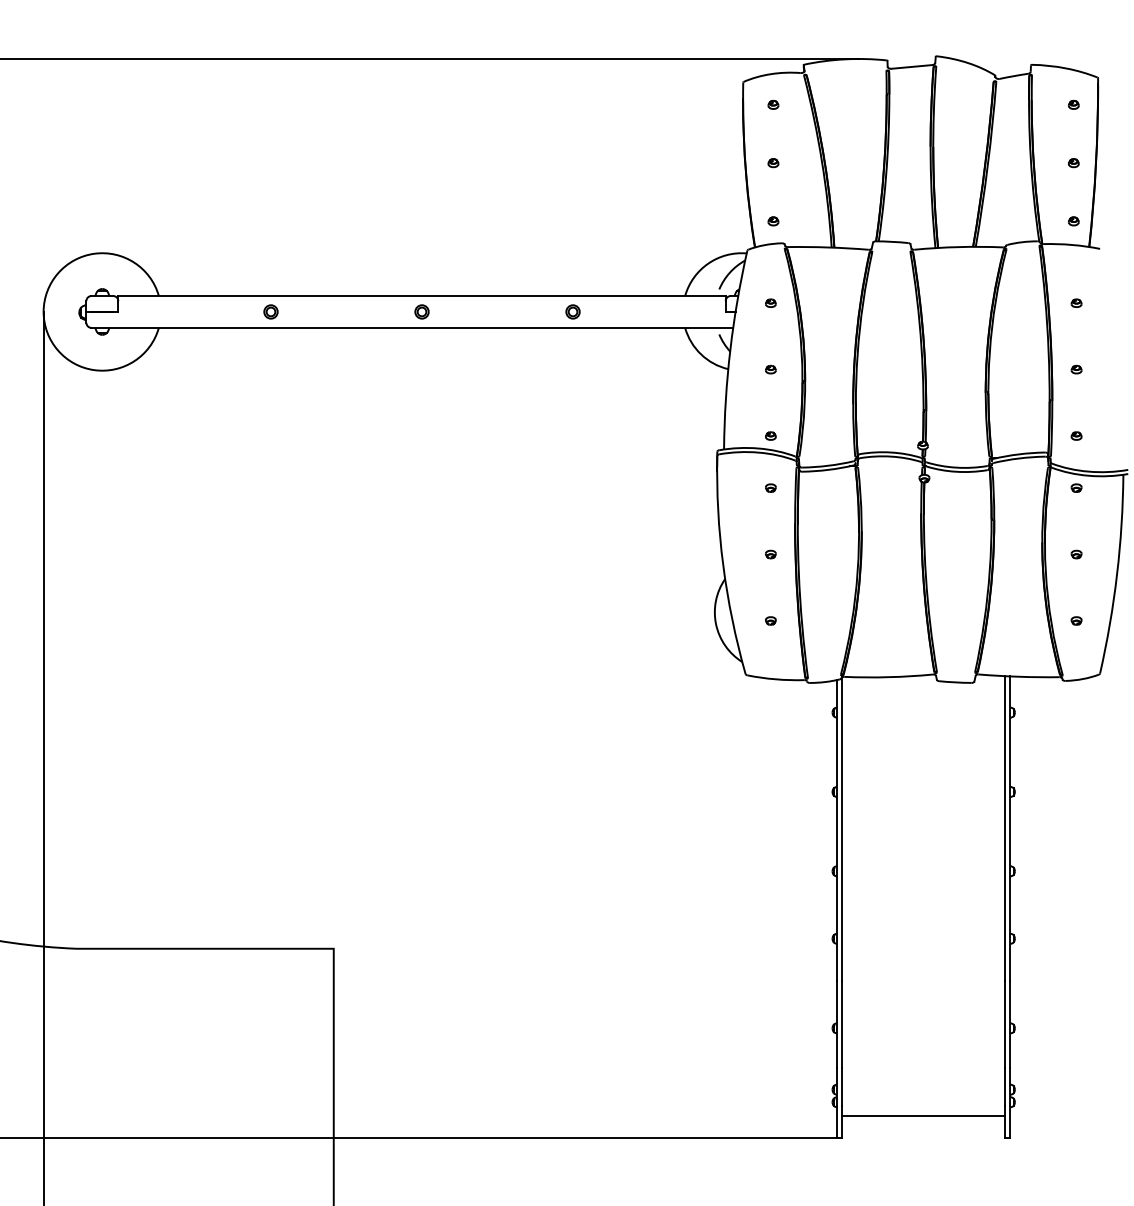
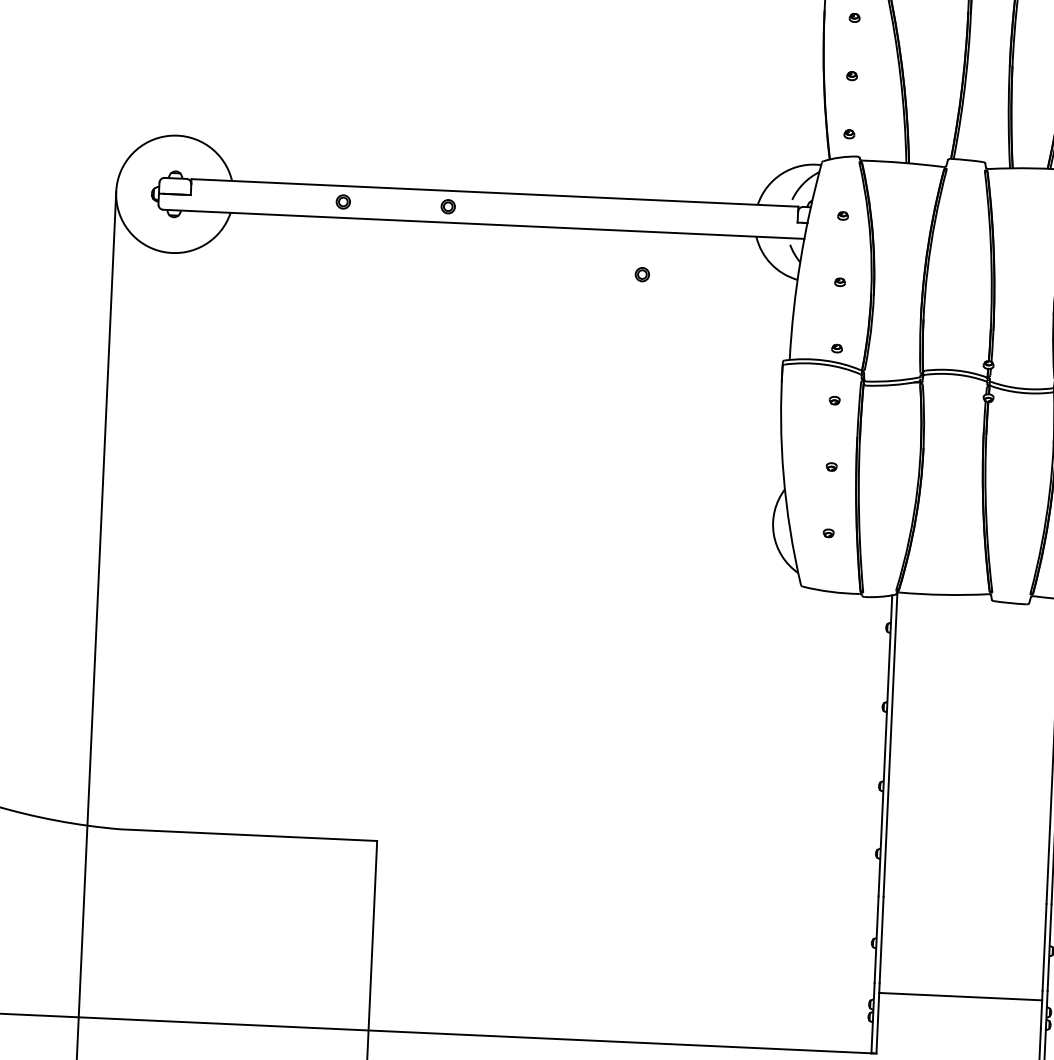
circle: (421, 311) -> (447, 206), moved
circle: (572, 311) -> (641, 274), moved
line: (923, 1115) -> (960, 996), moved

